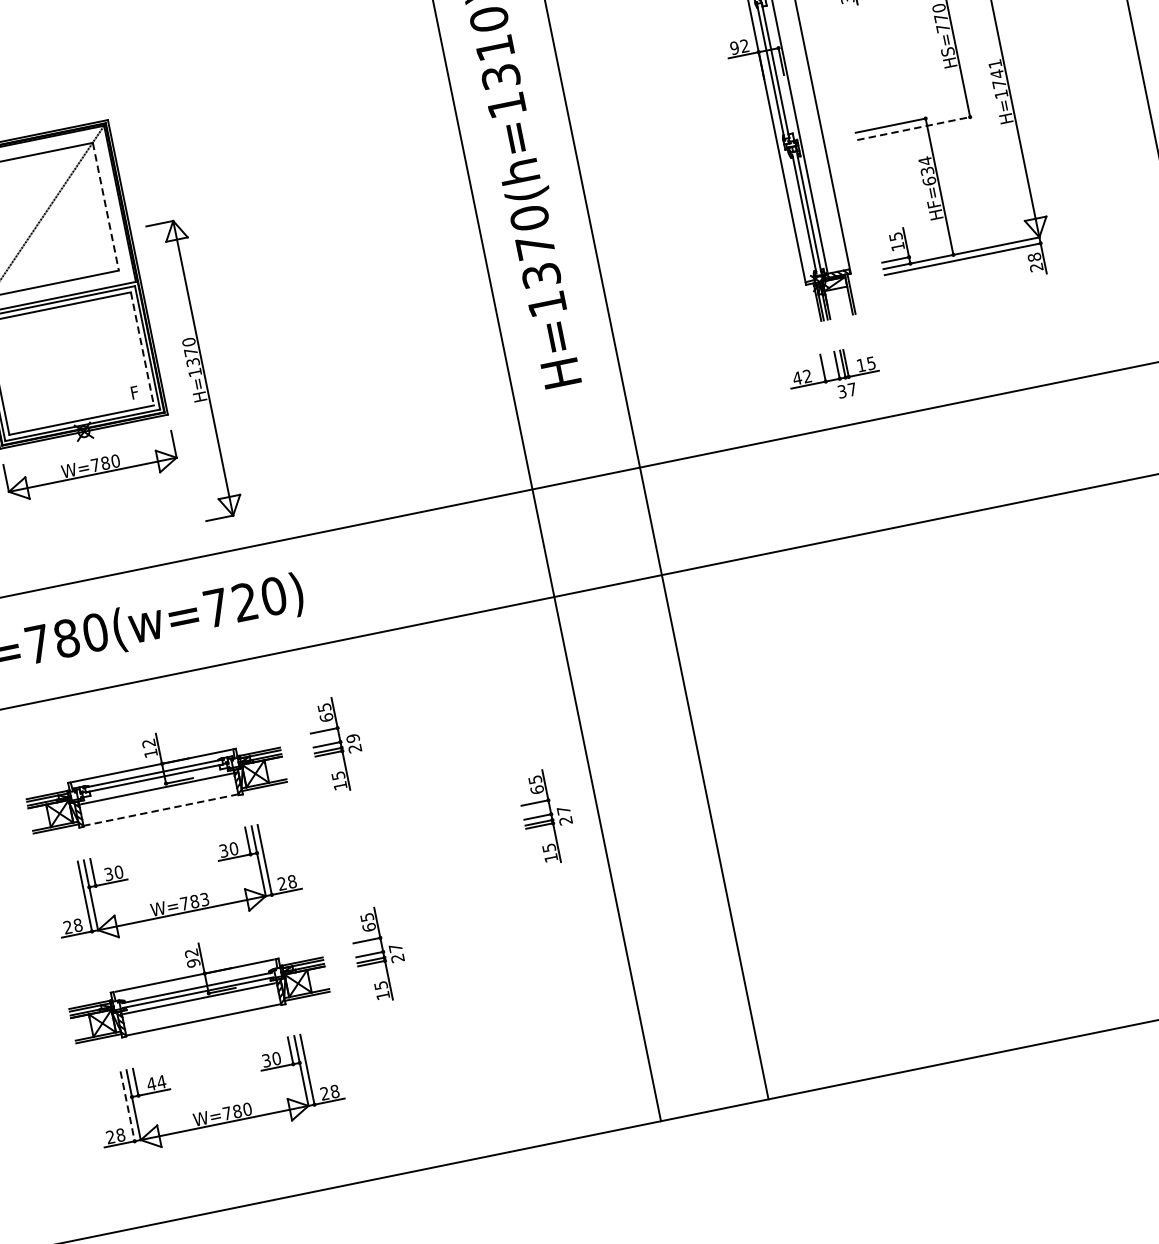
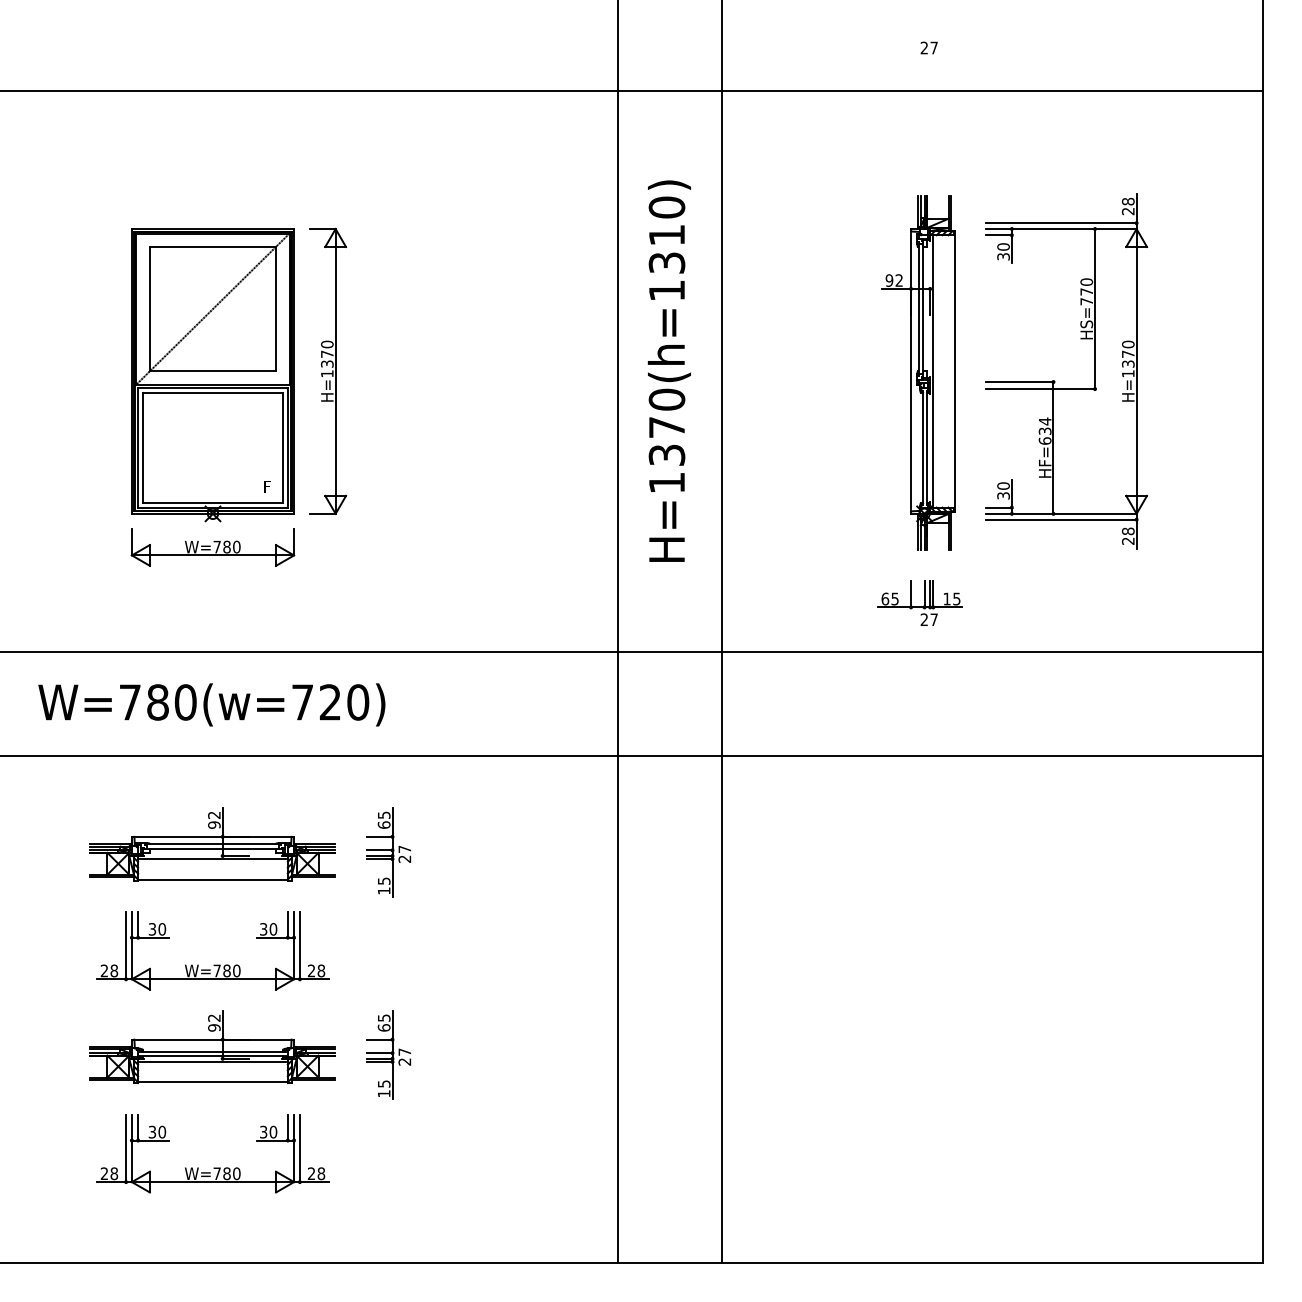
text: (996, 73) -> (1127, 353), H=1741 -> H=1370
line: (913, 128) -> (1040, 389), dashed -> solid
line: (105, 207) -> (275, 309), dashed -> solid
text: (896, 241) -> (1003, 490), 15 -> 30
line: (141, 348) -> (282, 447), dashed -> solid
part: (195, 368) -> (328, 370), moved
text: (801, 376) -> (889, 598), 42 -> 65
text: (842, 391) -> (924, 619), 37 -> 27
text: (352, 738) -> (404, 849), 29 -> 27
text: (150, 752) -> (214, 824), 12 -> 92
line: (160, 810) -> (212, 879), dashed -> solid
part: (547, 816) -> (570, 958), removed
text: (204, 899) -> (236, 970), W=783 -> W=780
text: (156, 1082) -> (157, 1131), 44 -> 30
line: (128, 1106) -> (126, 1148), dashed -> solid

